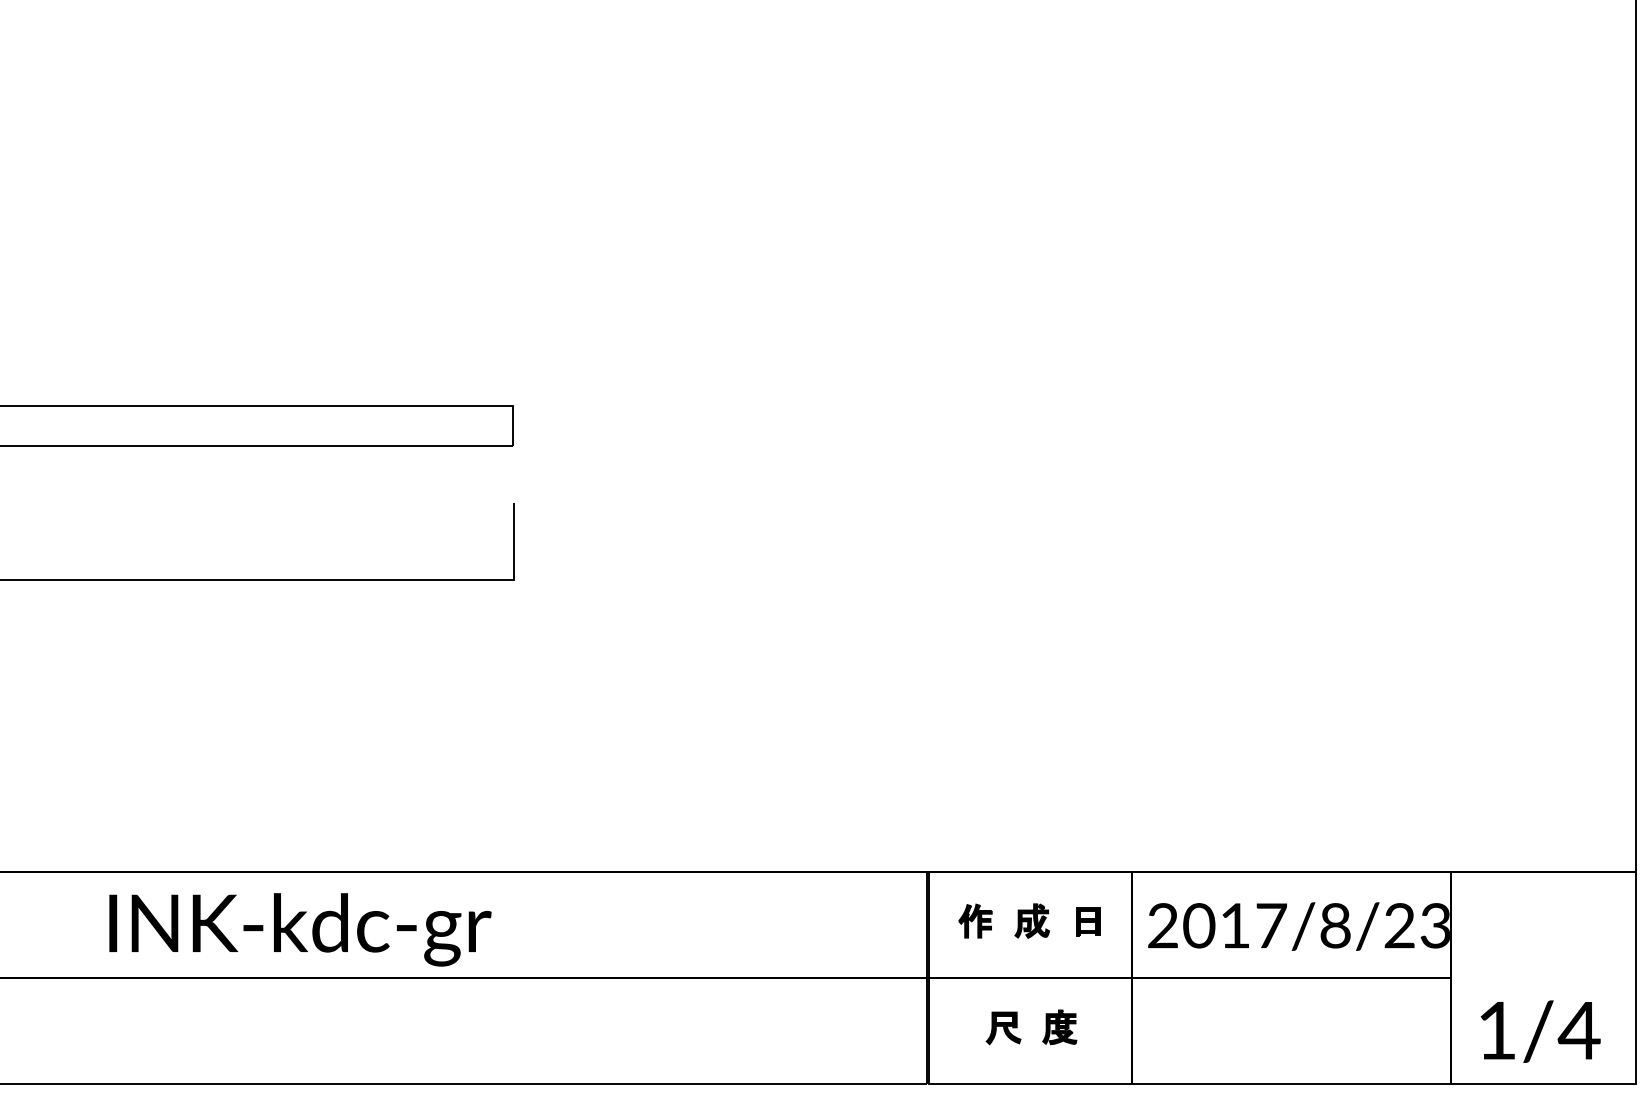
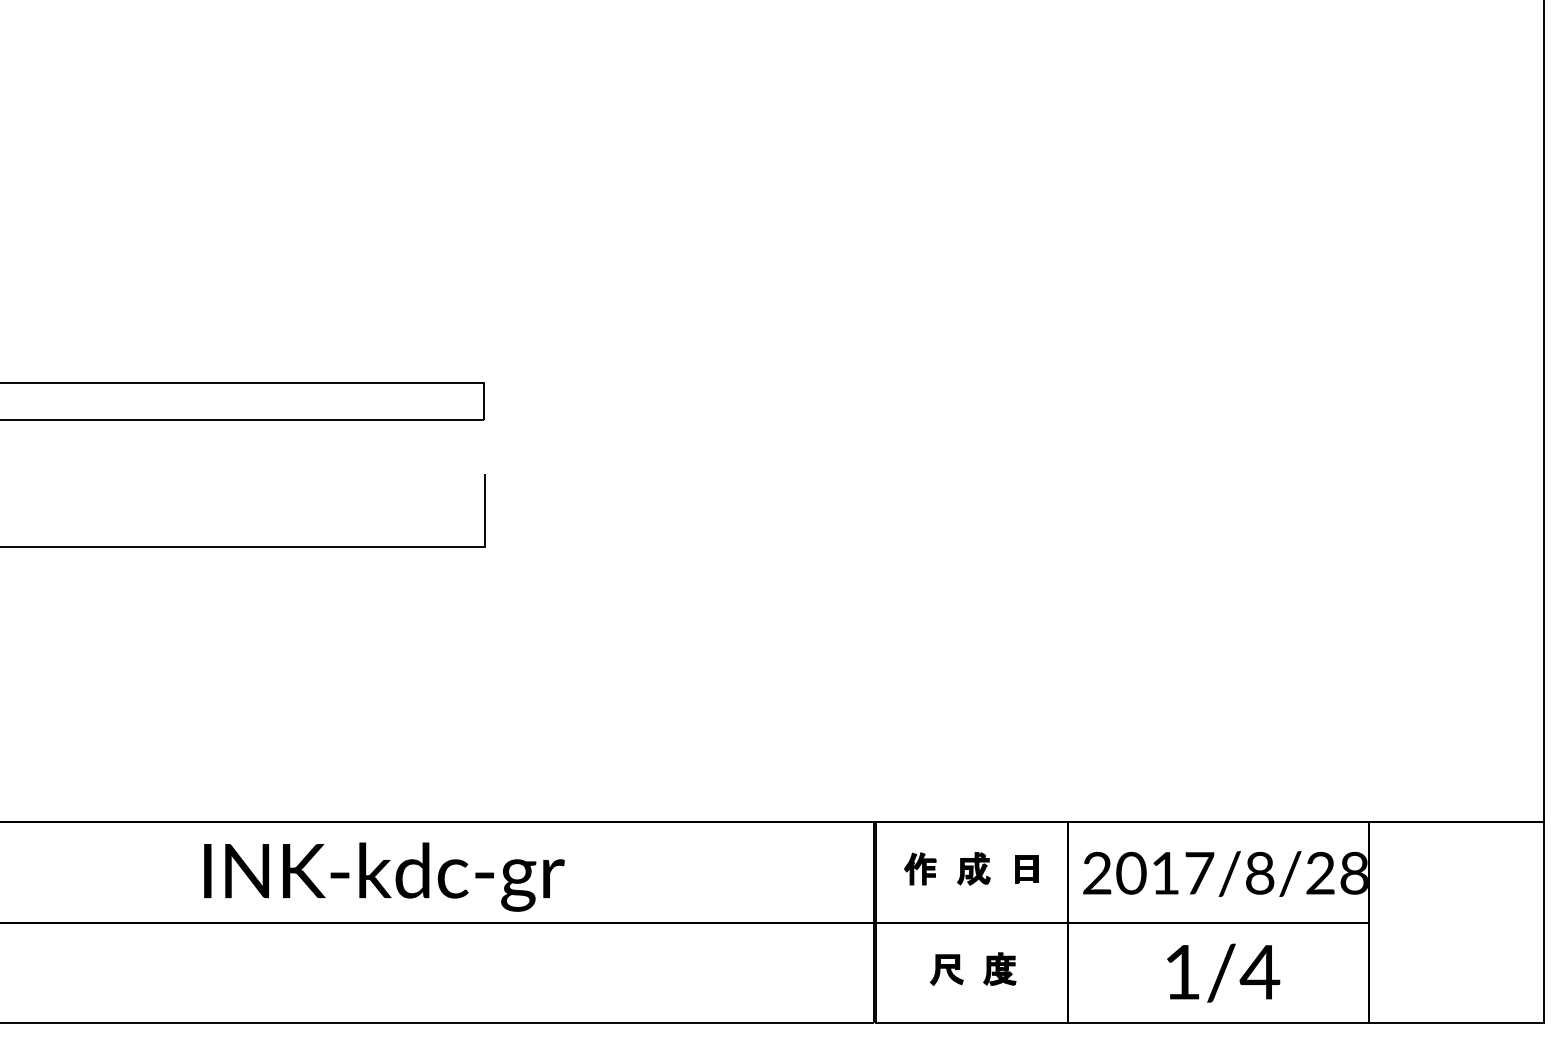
text: (1434, 925) -> (1353, 873), 2017/8/23 -> 2017/8/28
text: (300, 929) -> (384, 876), moved
text: (1540, 1030) -> (1223, 972), moved

